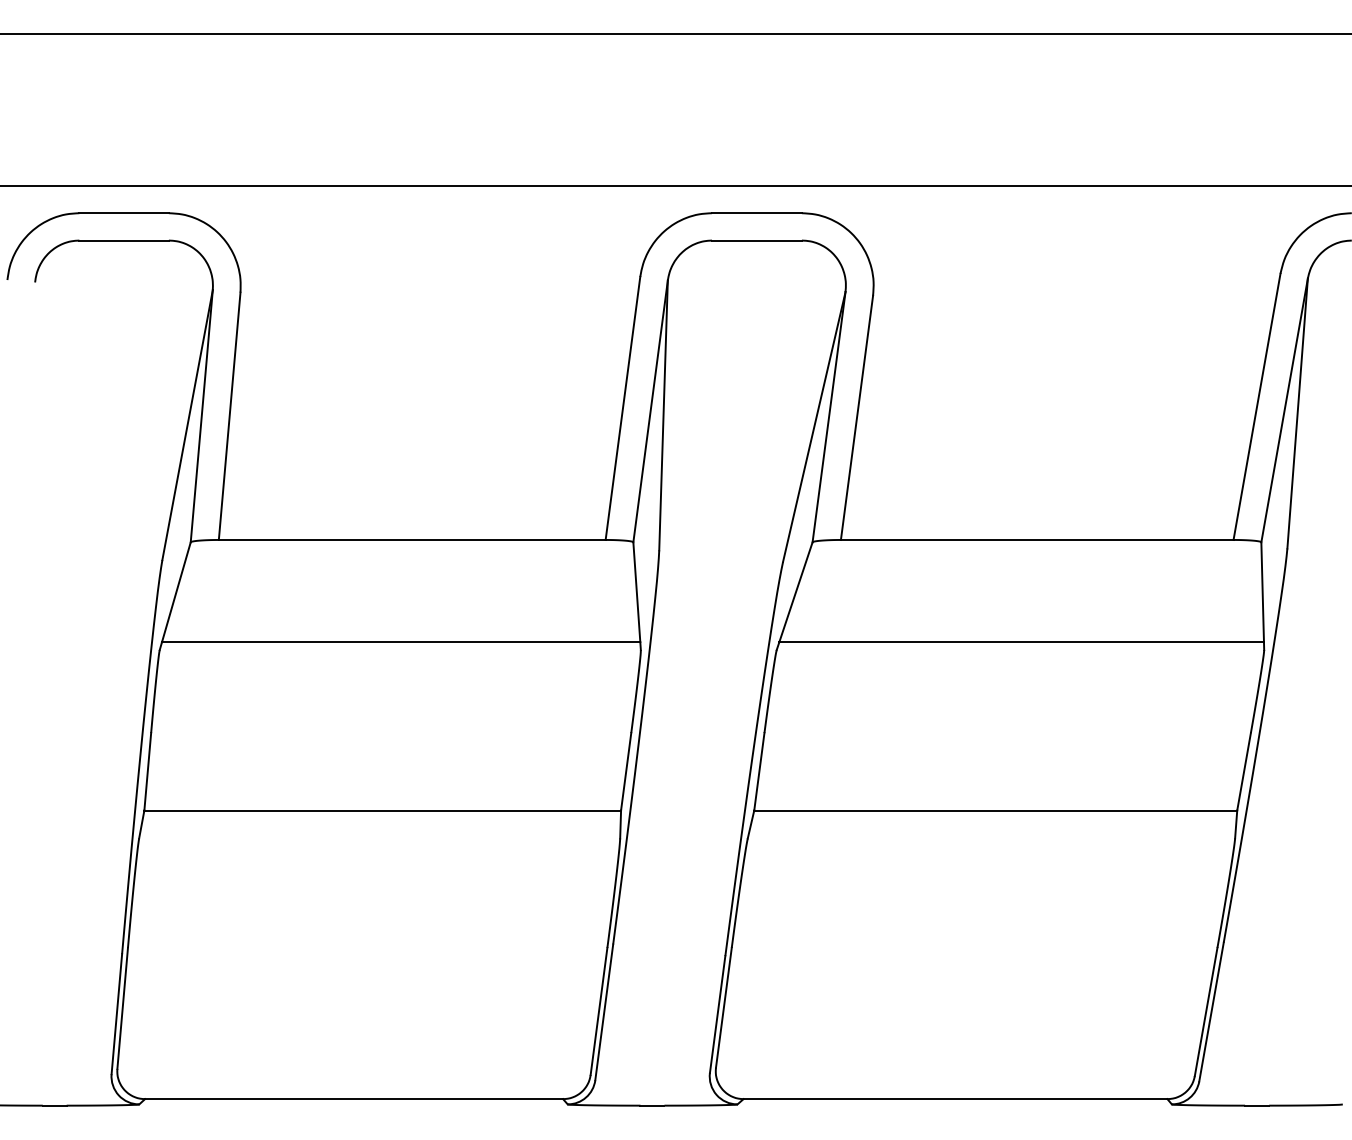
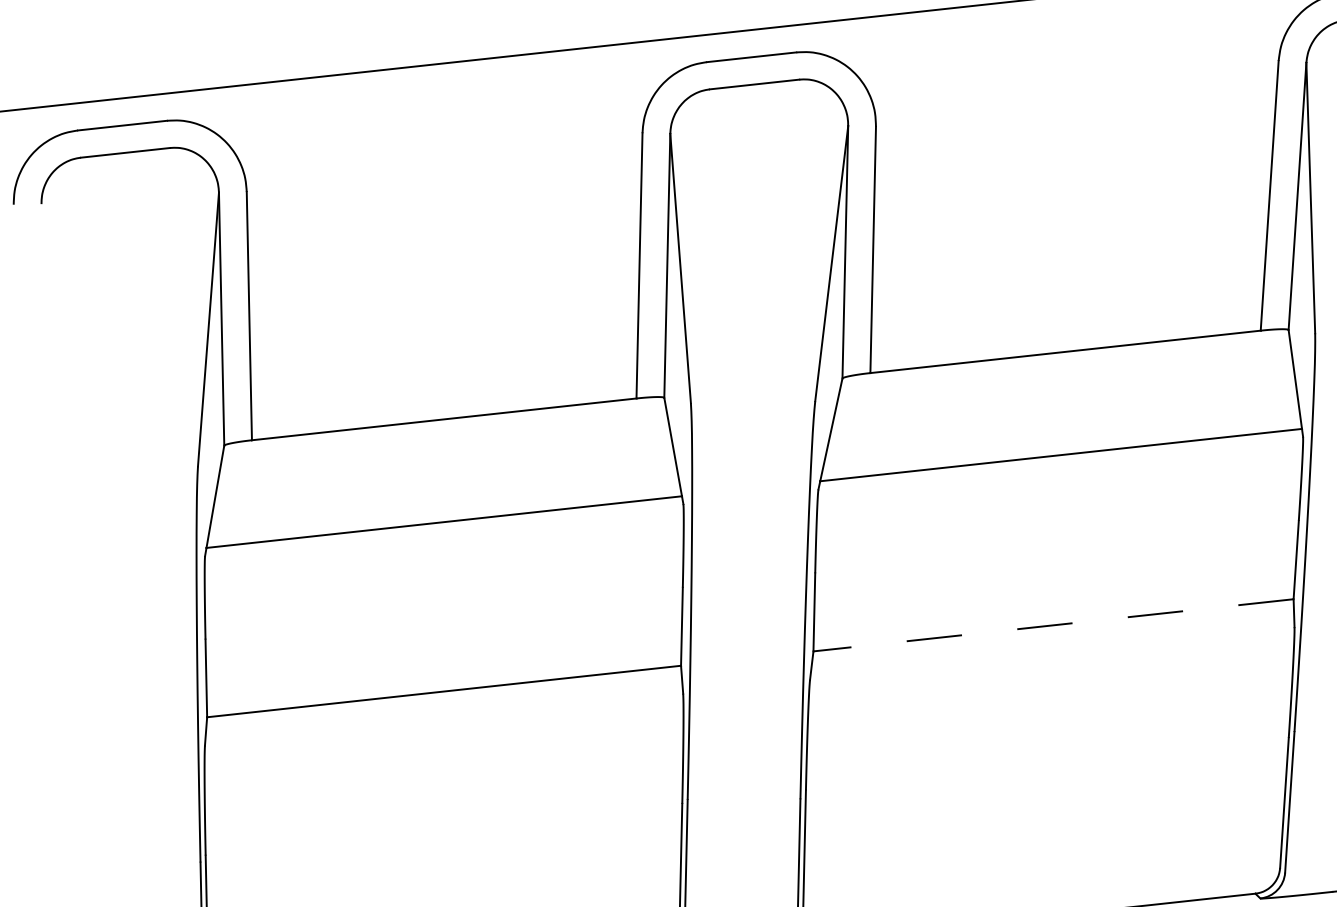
line: (995, 810) -> (1053, 625), solid -> dashed

